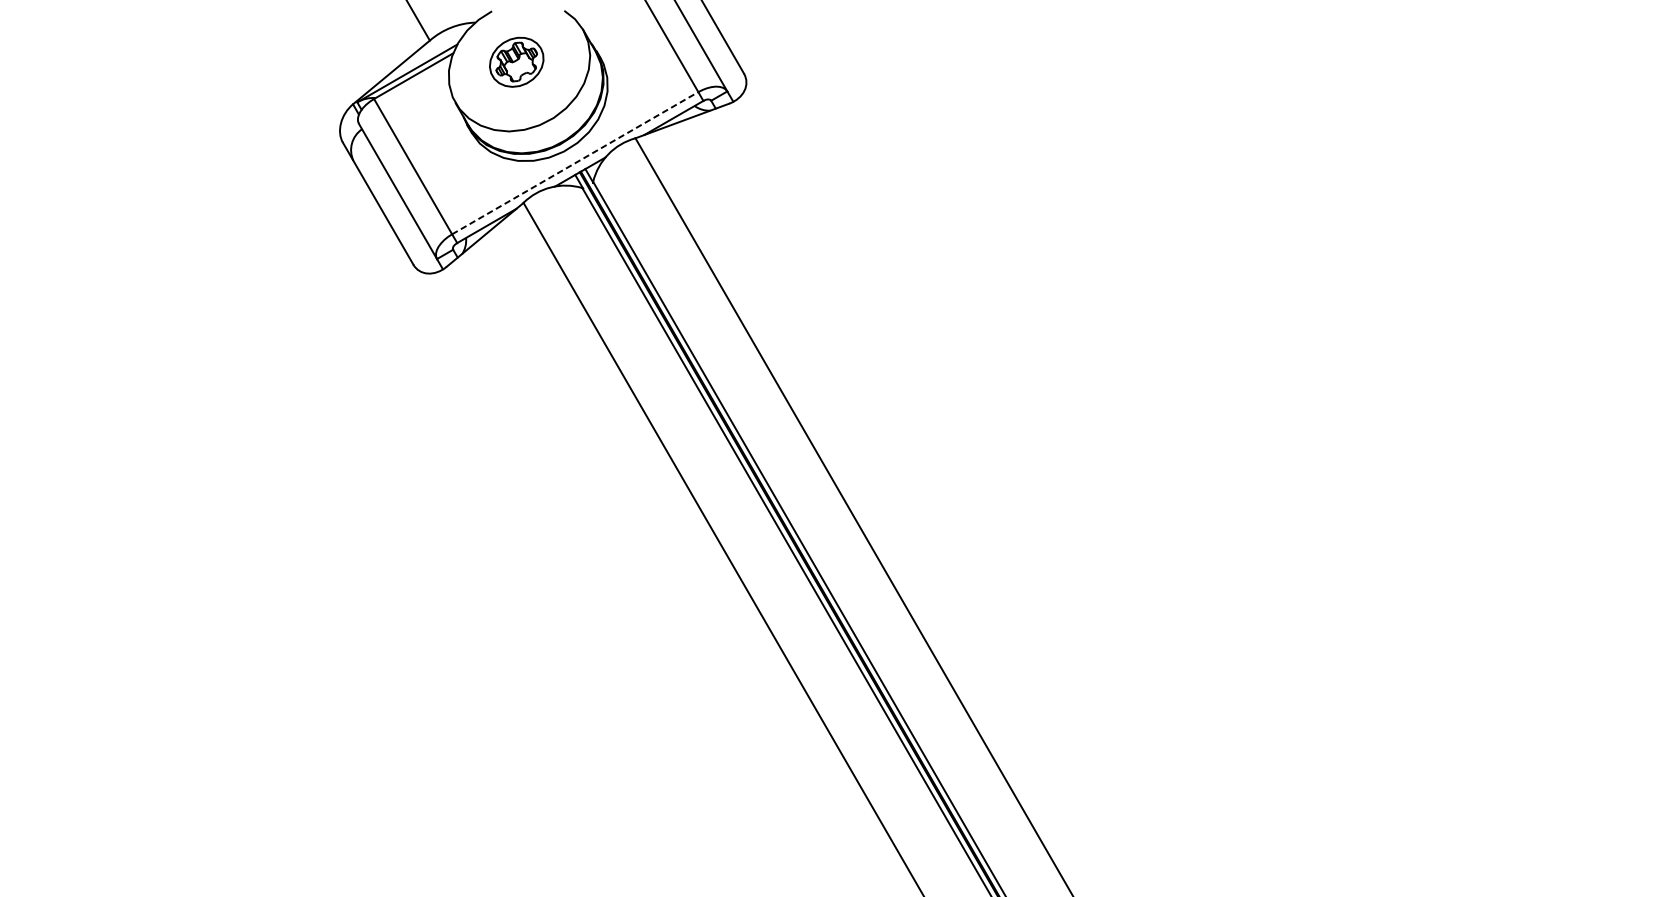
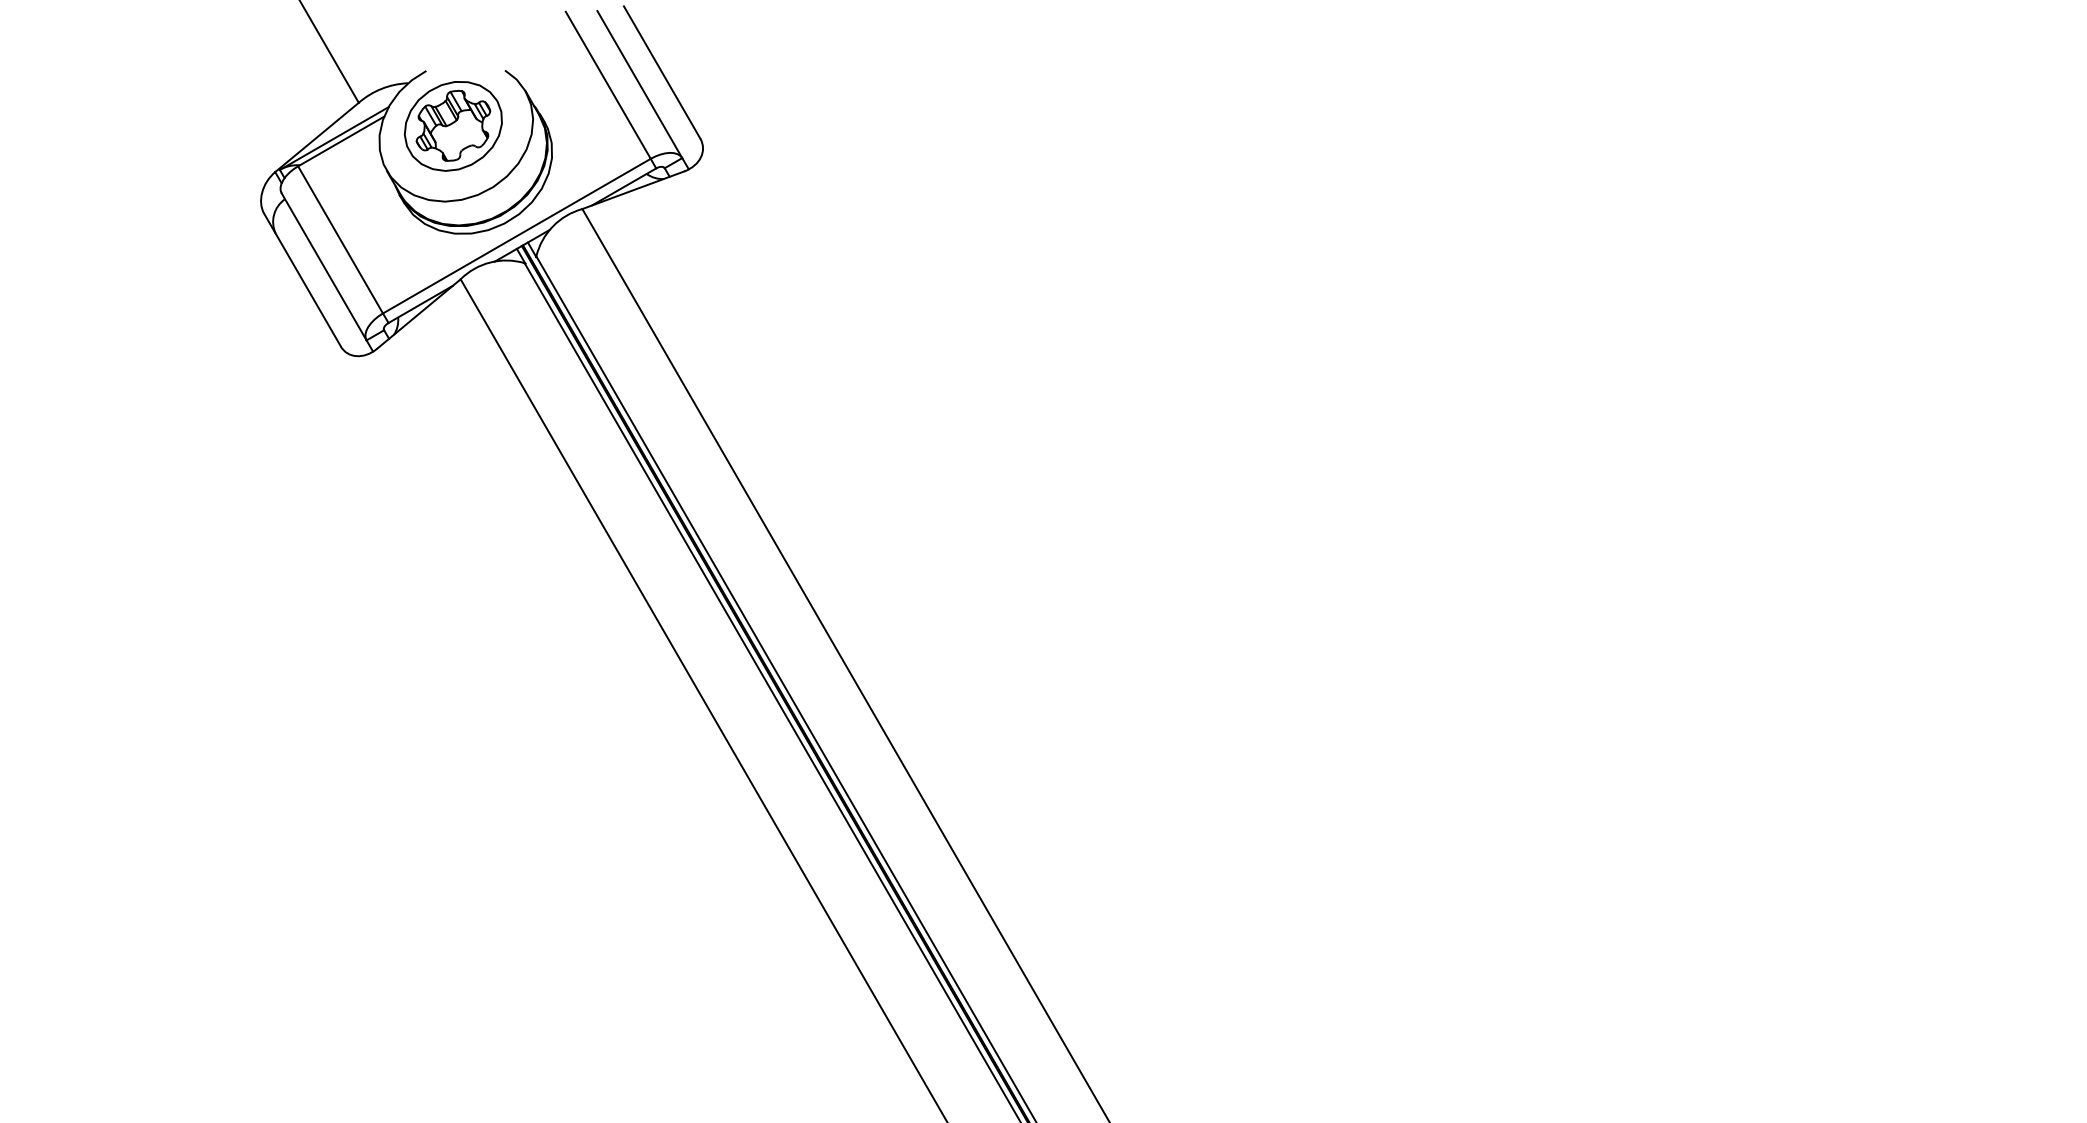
part: (516, 62) -> (452, 126), size x1.67
line: (574, 163) -> (516, 236), dashed -> solid

